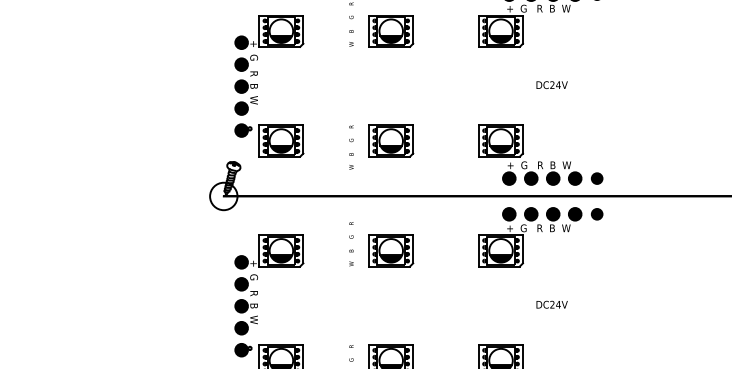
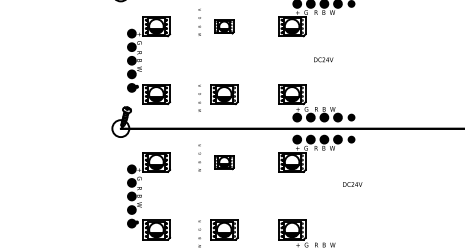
part: (391, 31) -> (224, 26), size x0.7
part: (391, 251) -> (224, 162), size x0.7
text: (551, 304) -> (352, 184), moved

